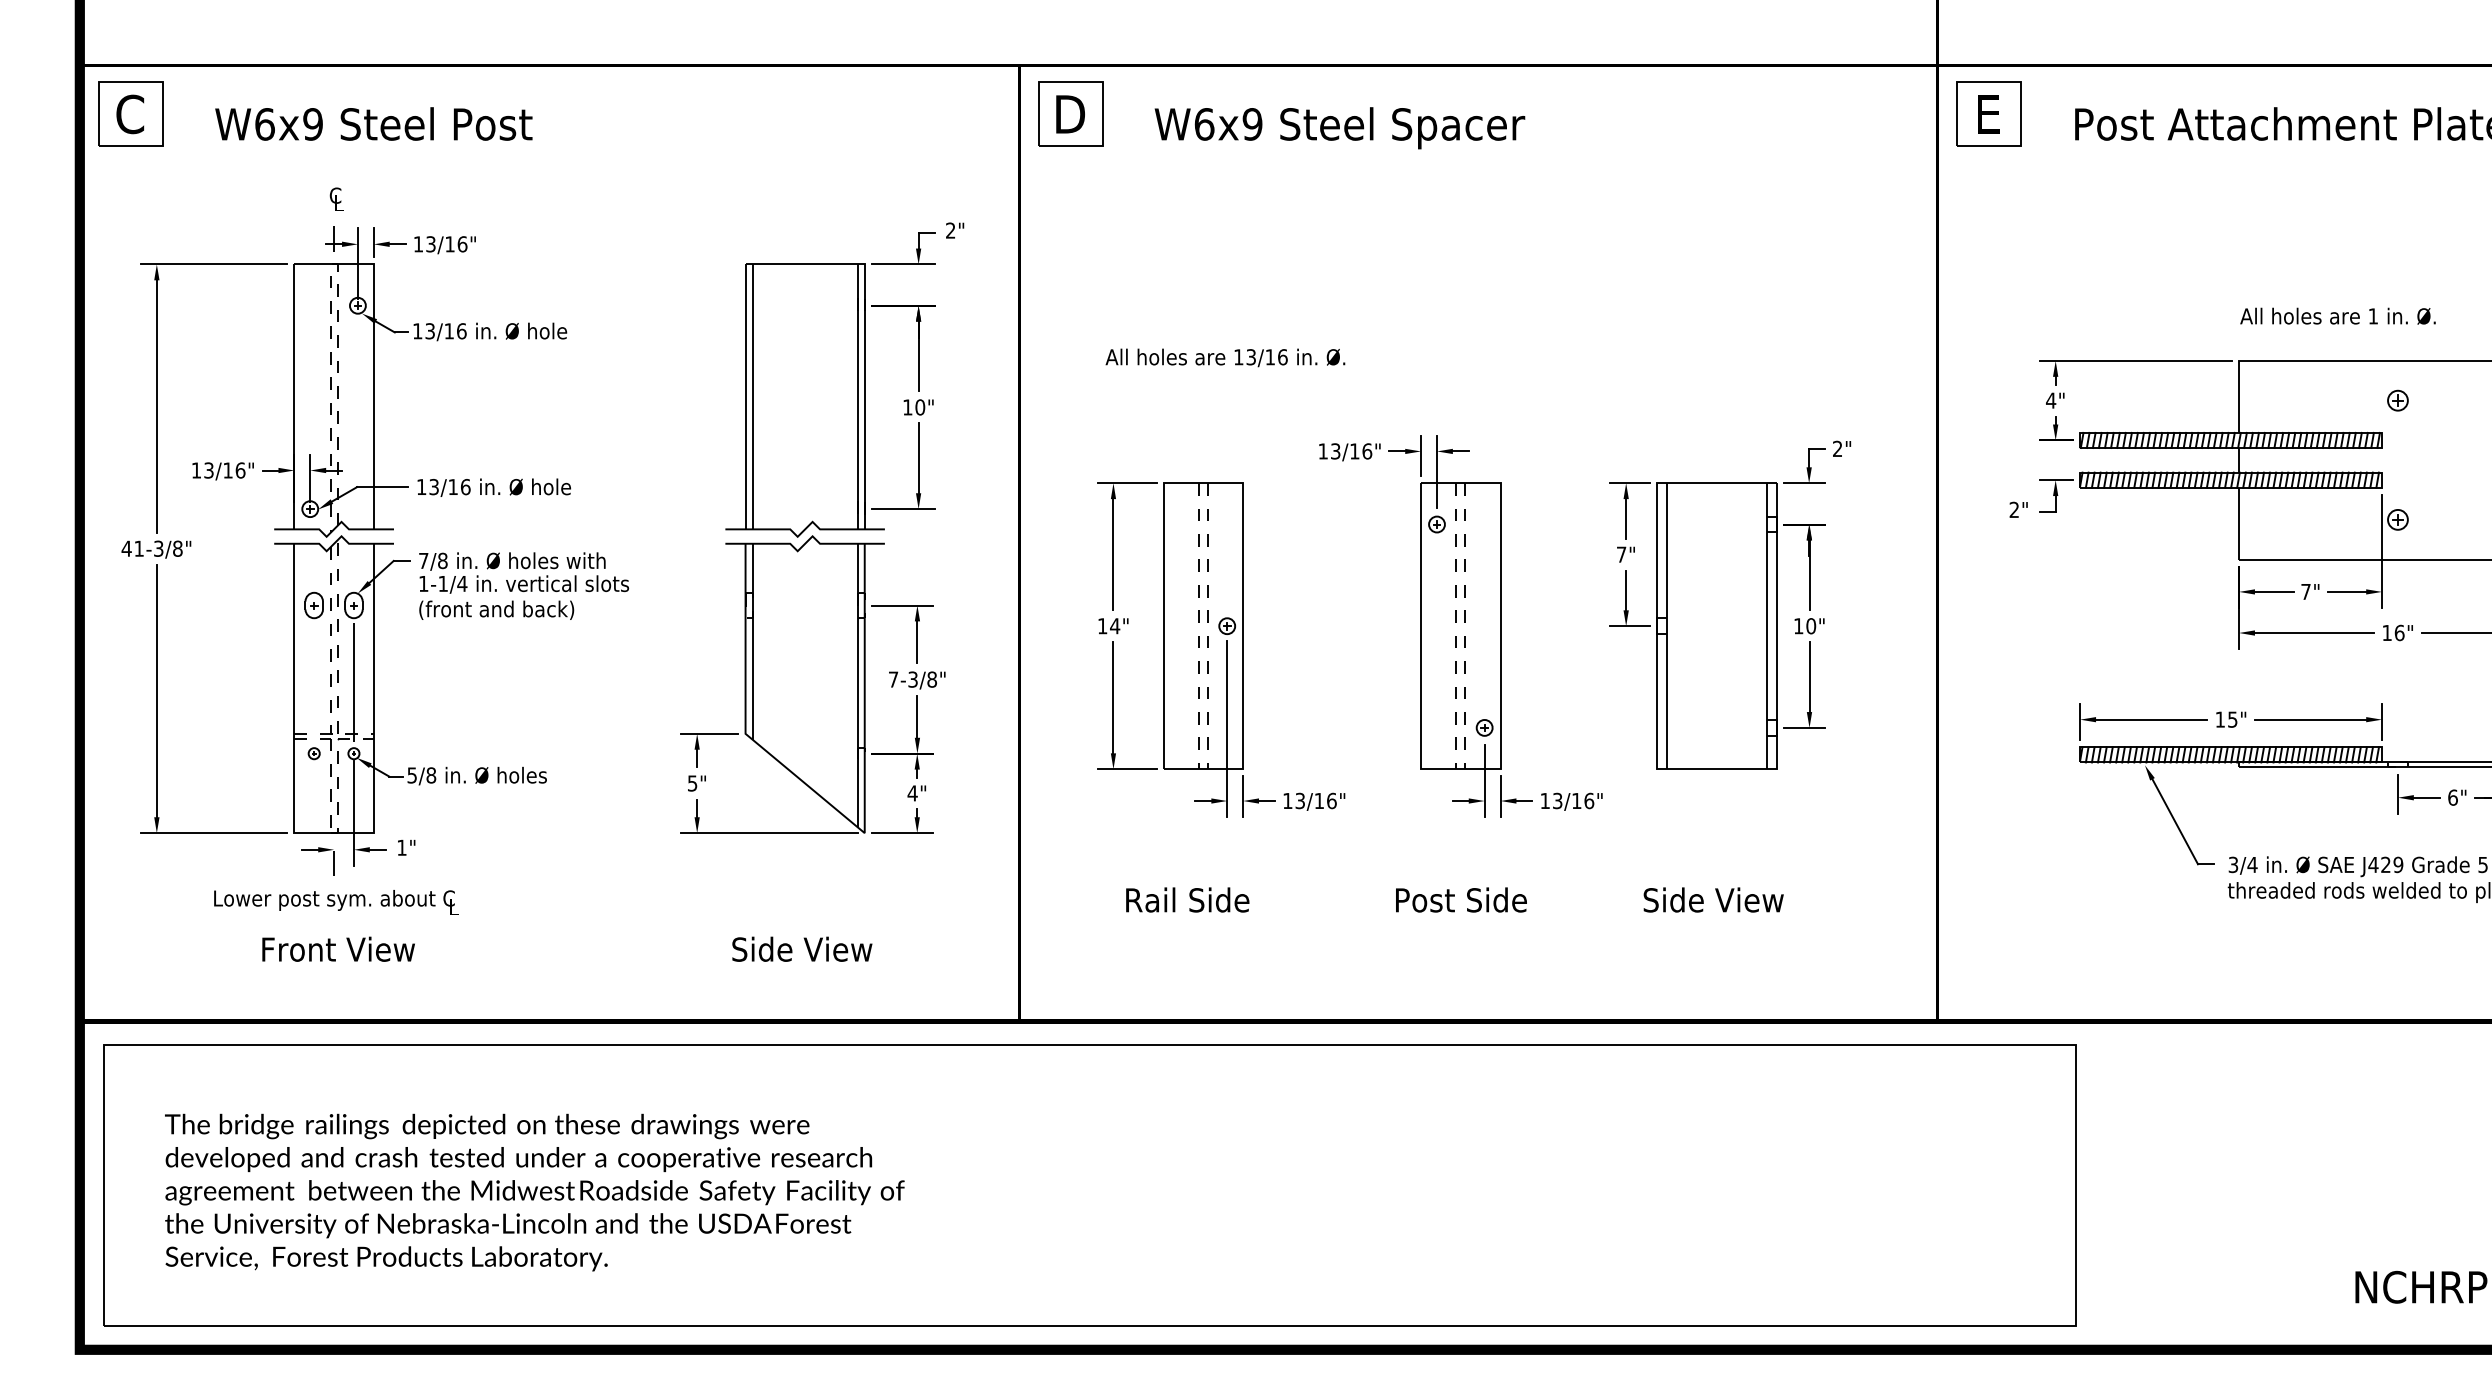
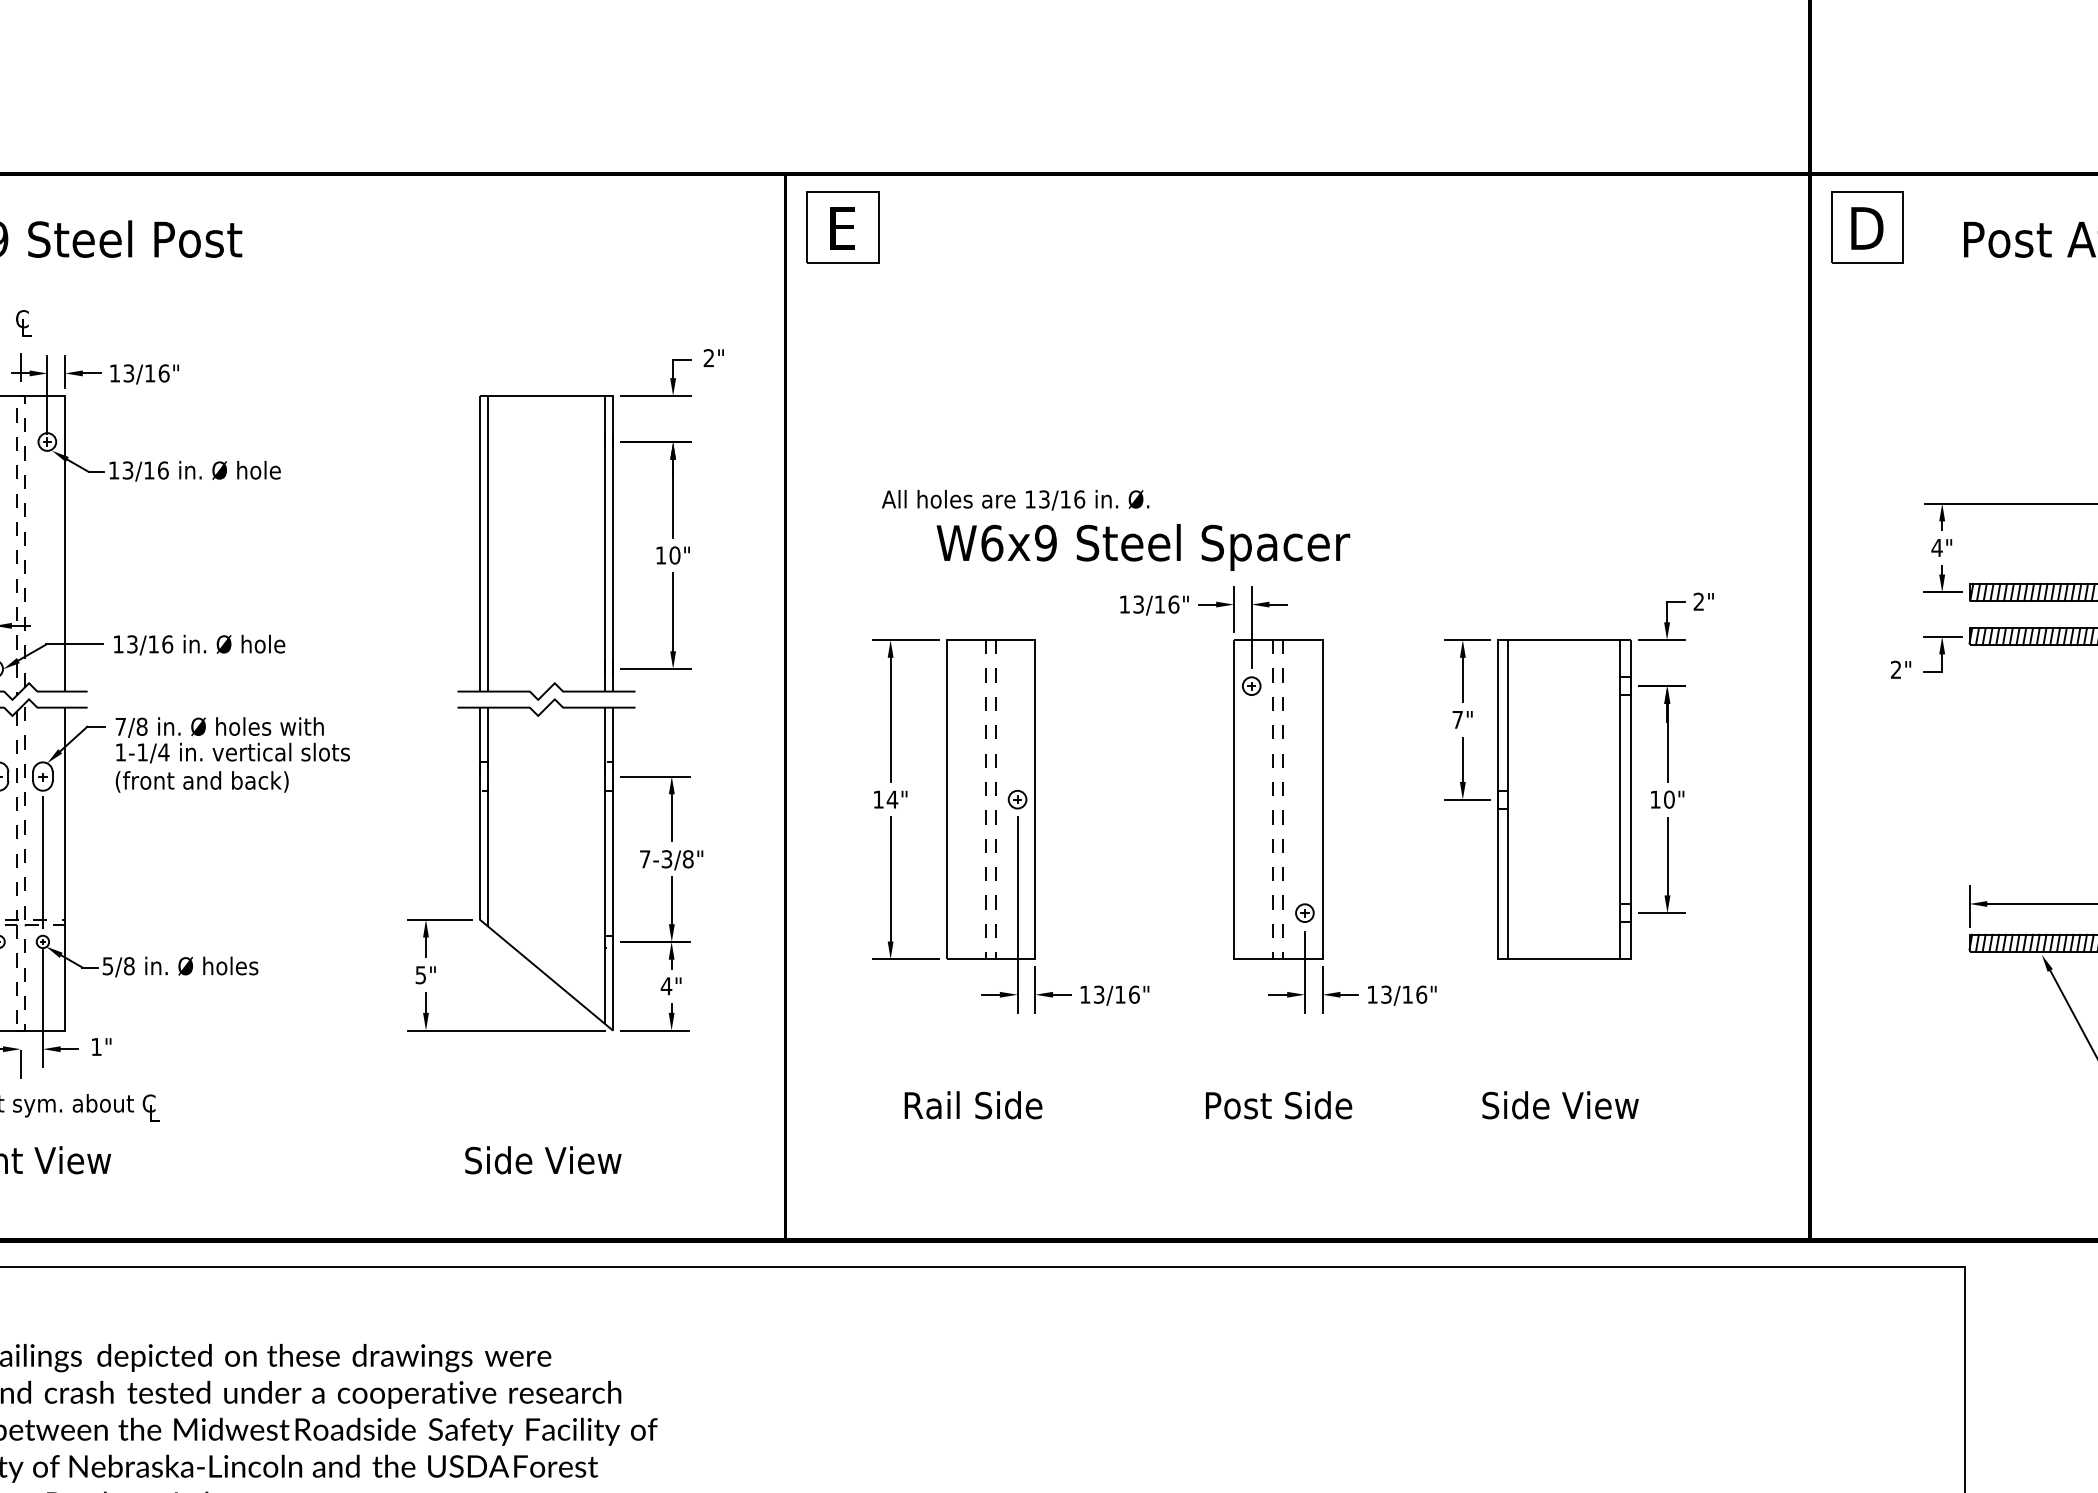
text: (1070, 114) -> (842, 228), D -> E
text: (1988, 114) -> (1867, 228), E -> D
text: (1339, 128) -> (1142, 547), moved

